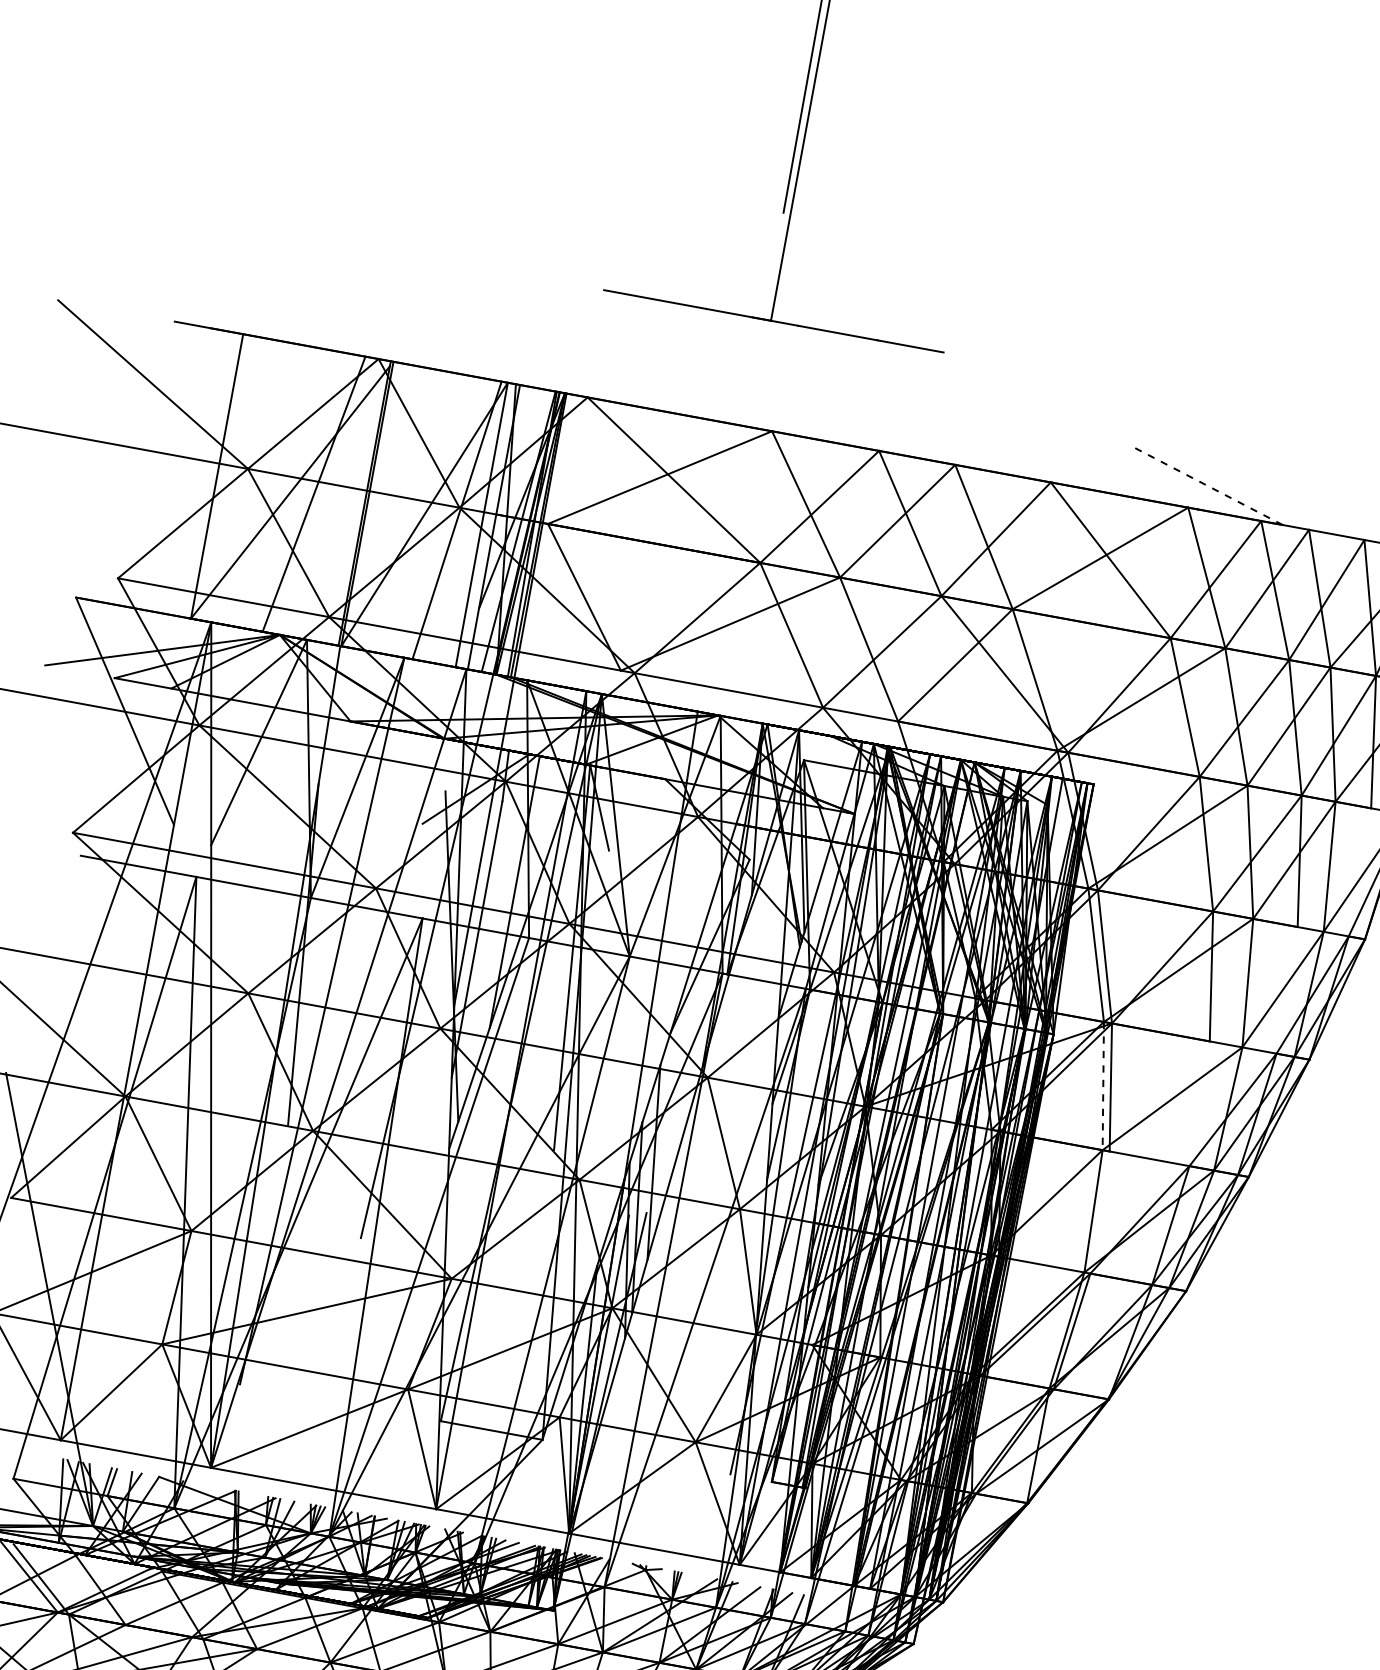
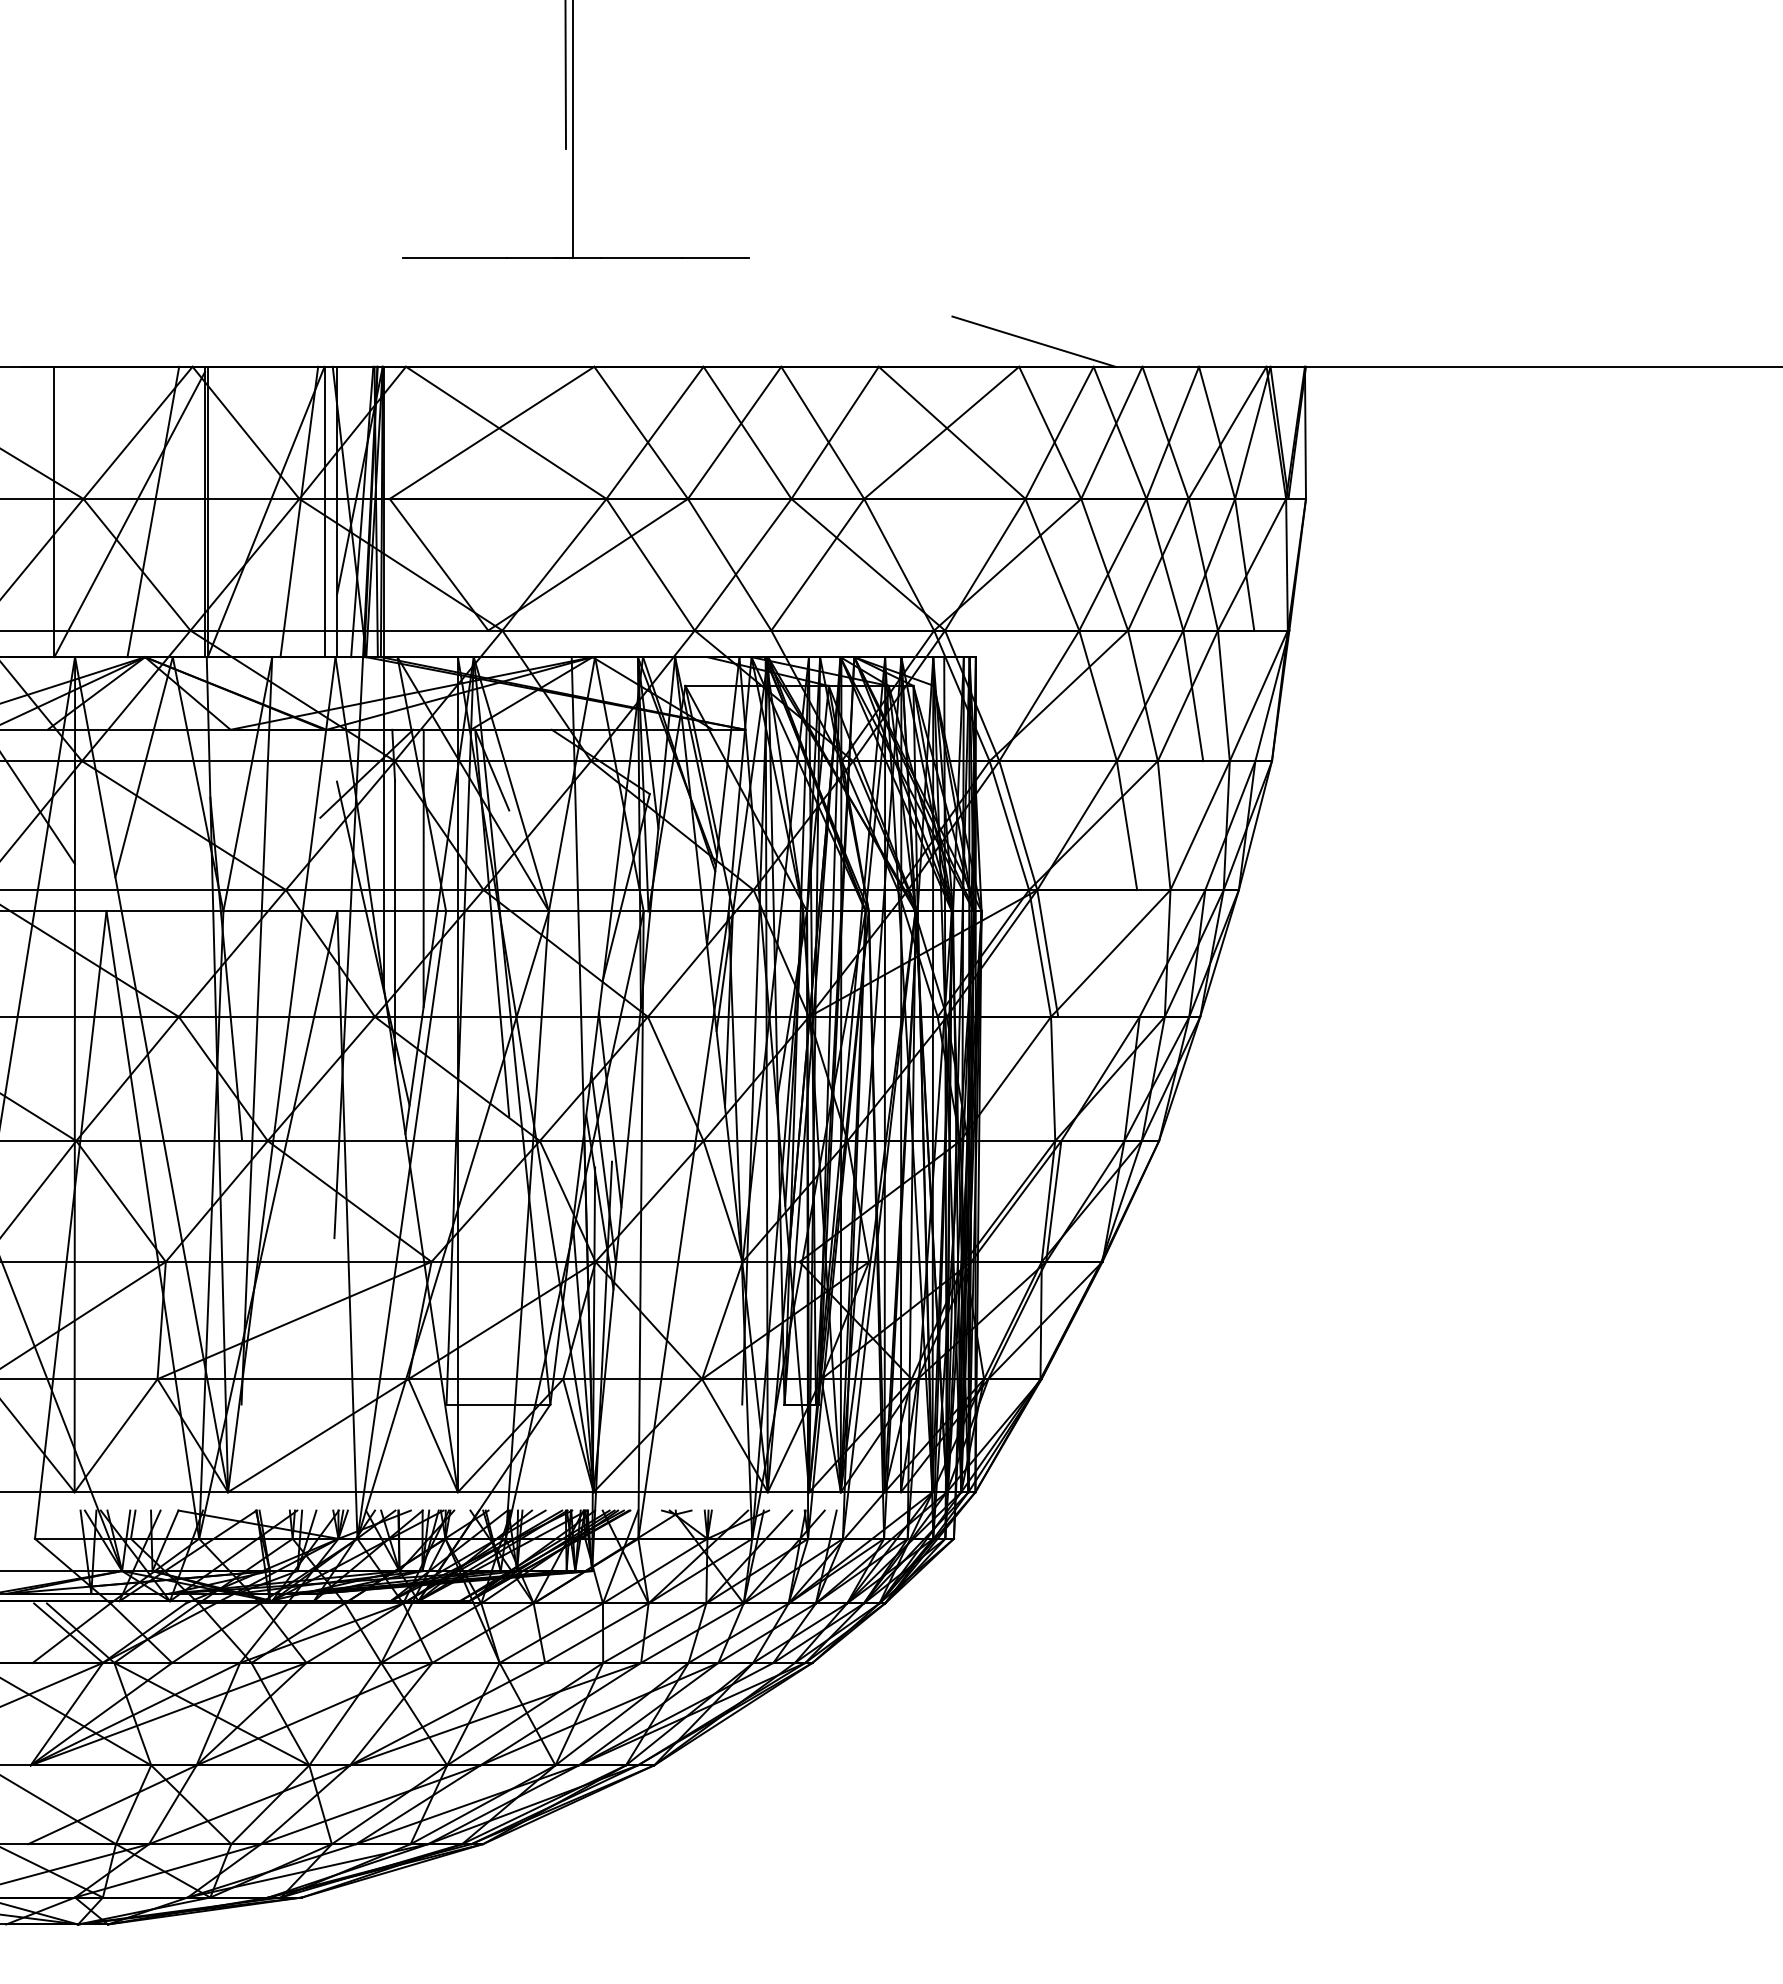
line: (1206, 485) -> (1033, 341), dashed -> solid
line: (1103, 1086) -> (1040, 953), dashed -> solid

